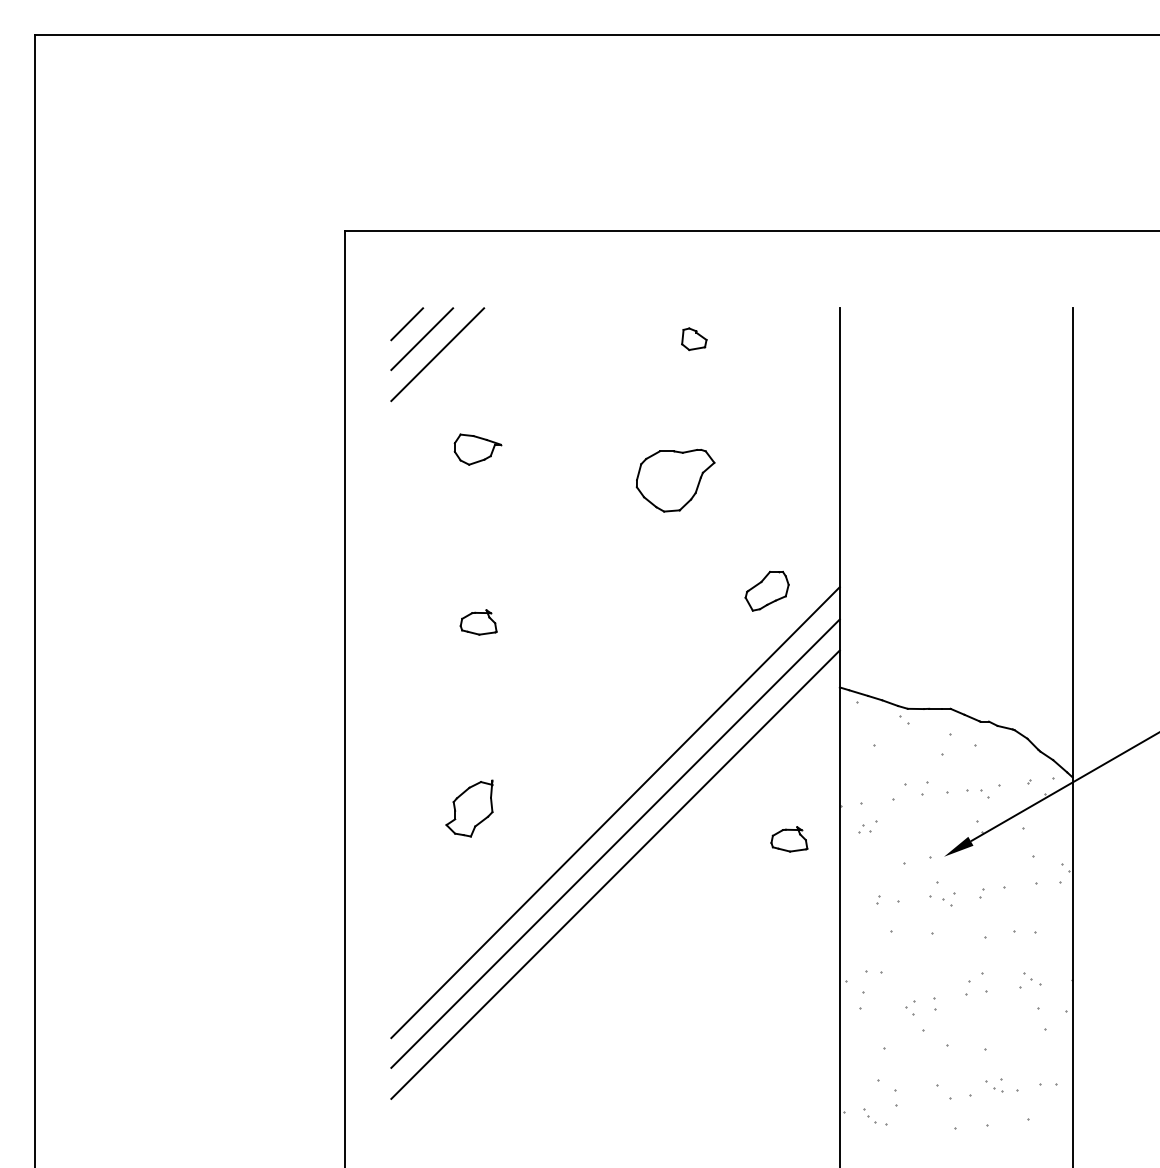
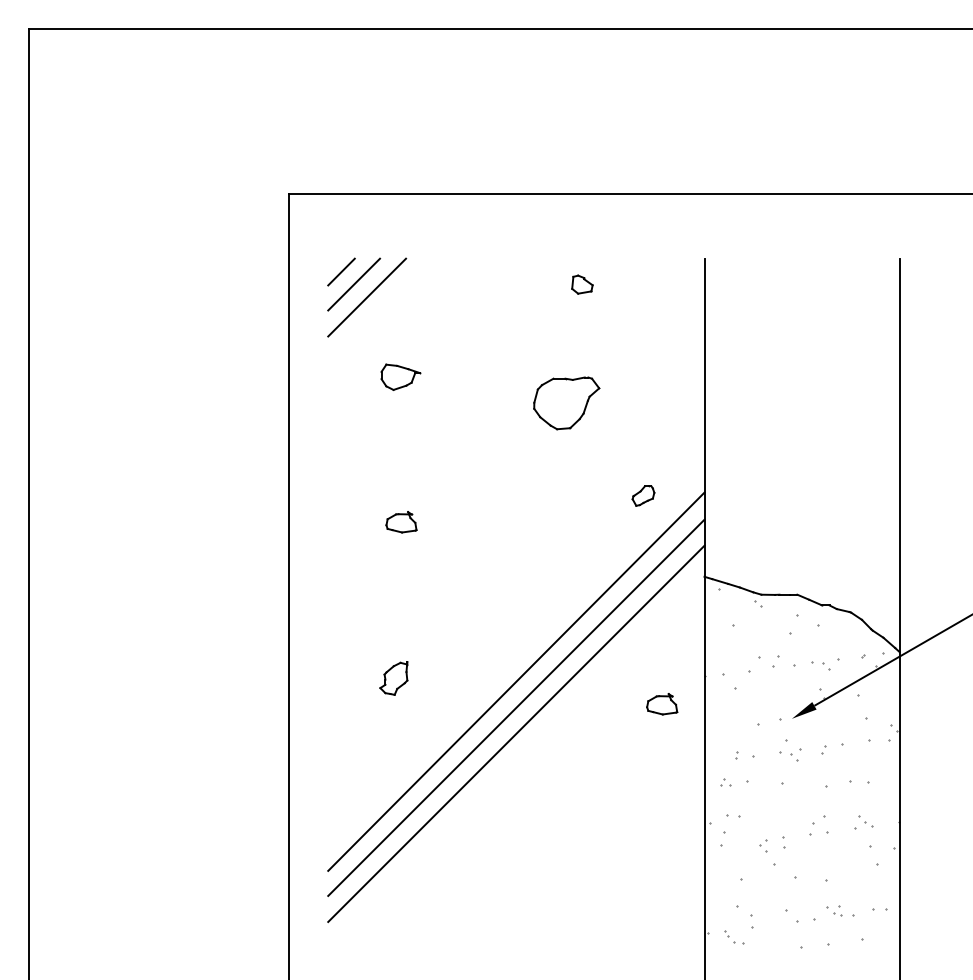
part: (767, 590) -> (643, 495), size x0.6
part: (469, 808) -> (393, 678), size x0.7
part: (864, 828) -> (725, 782), moved

